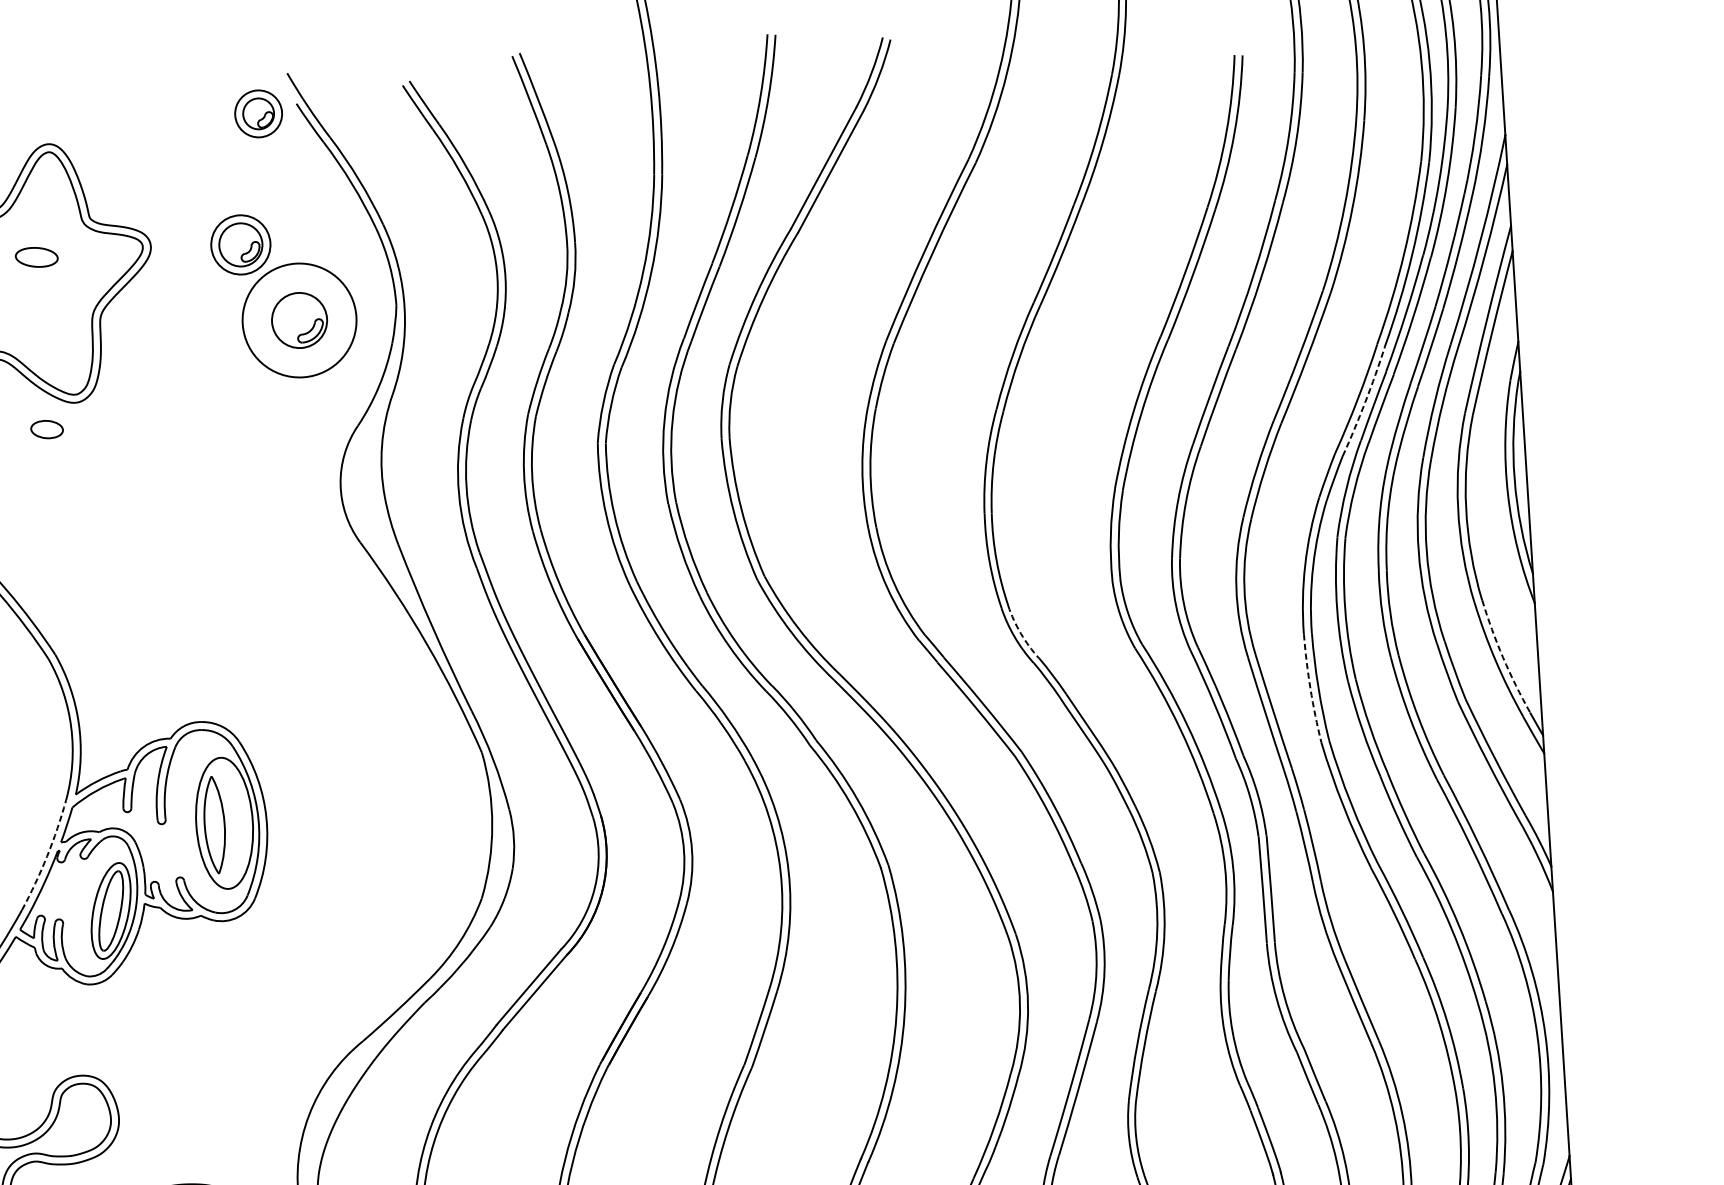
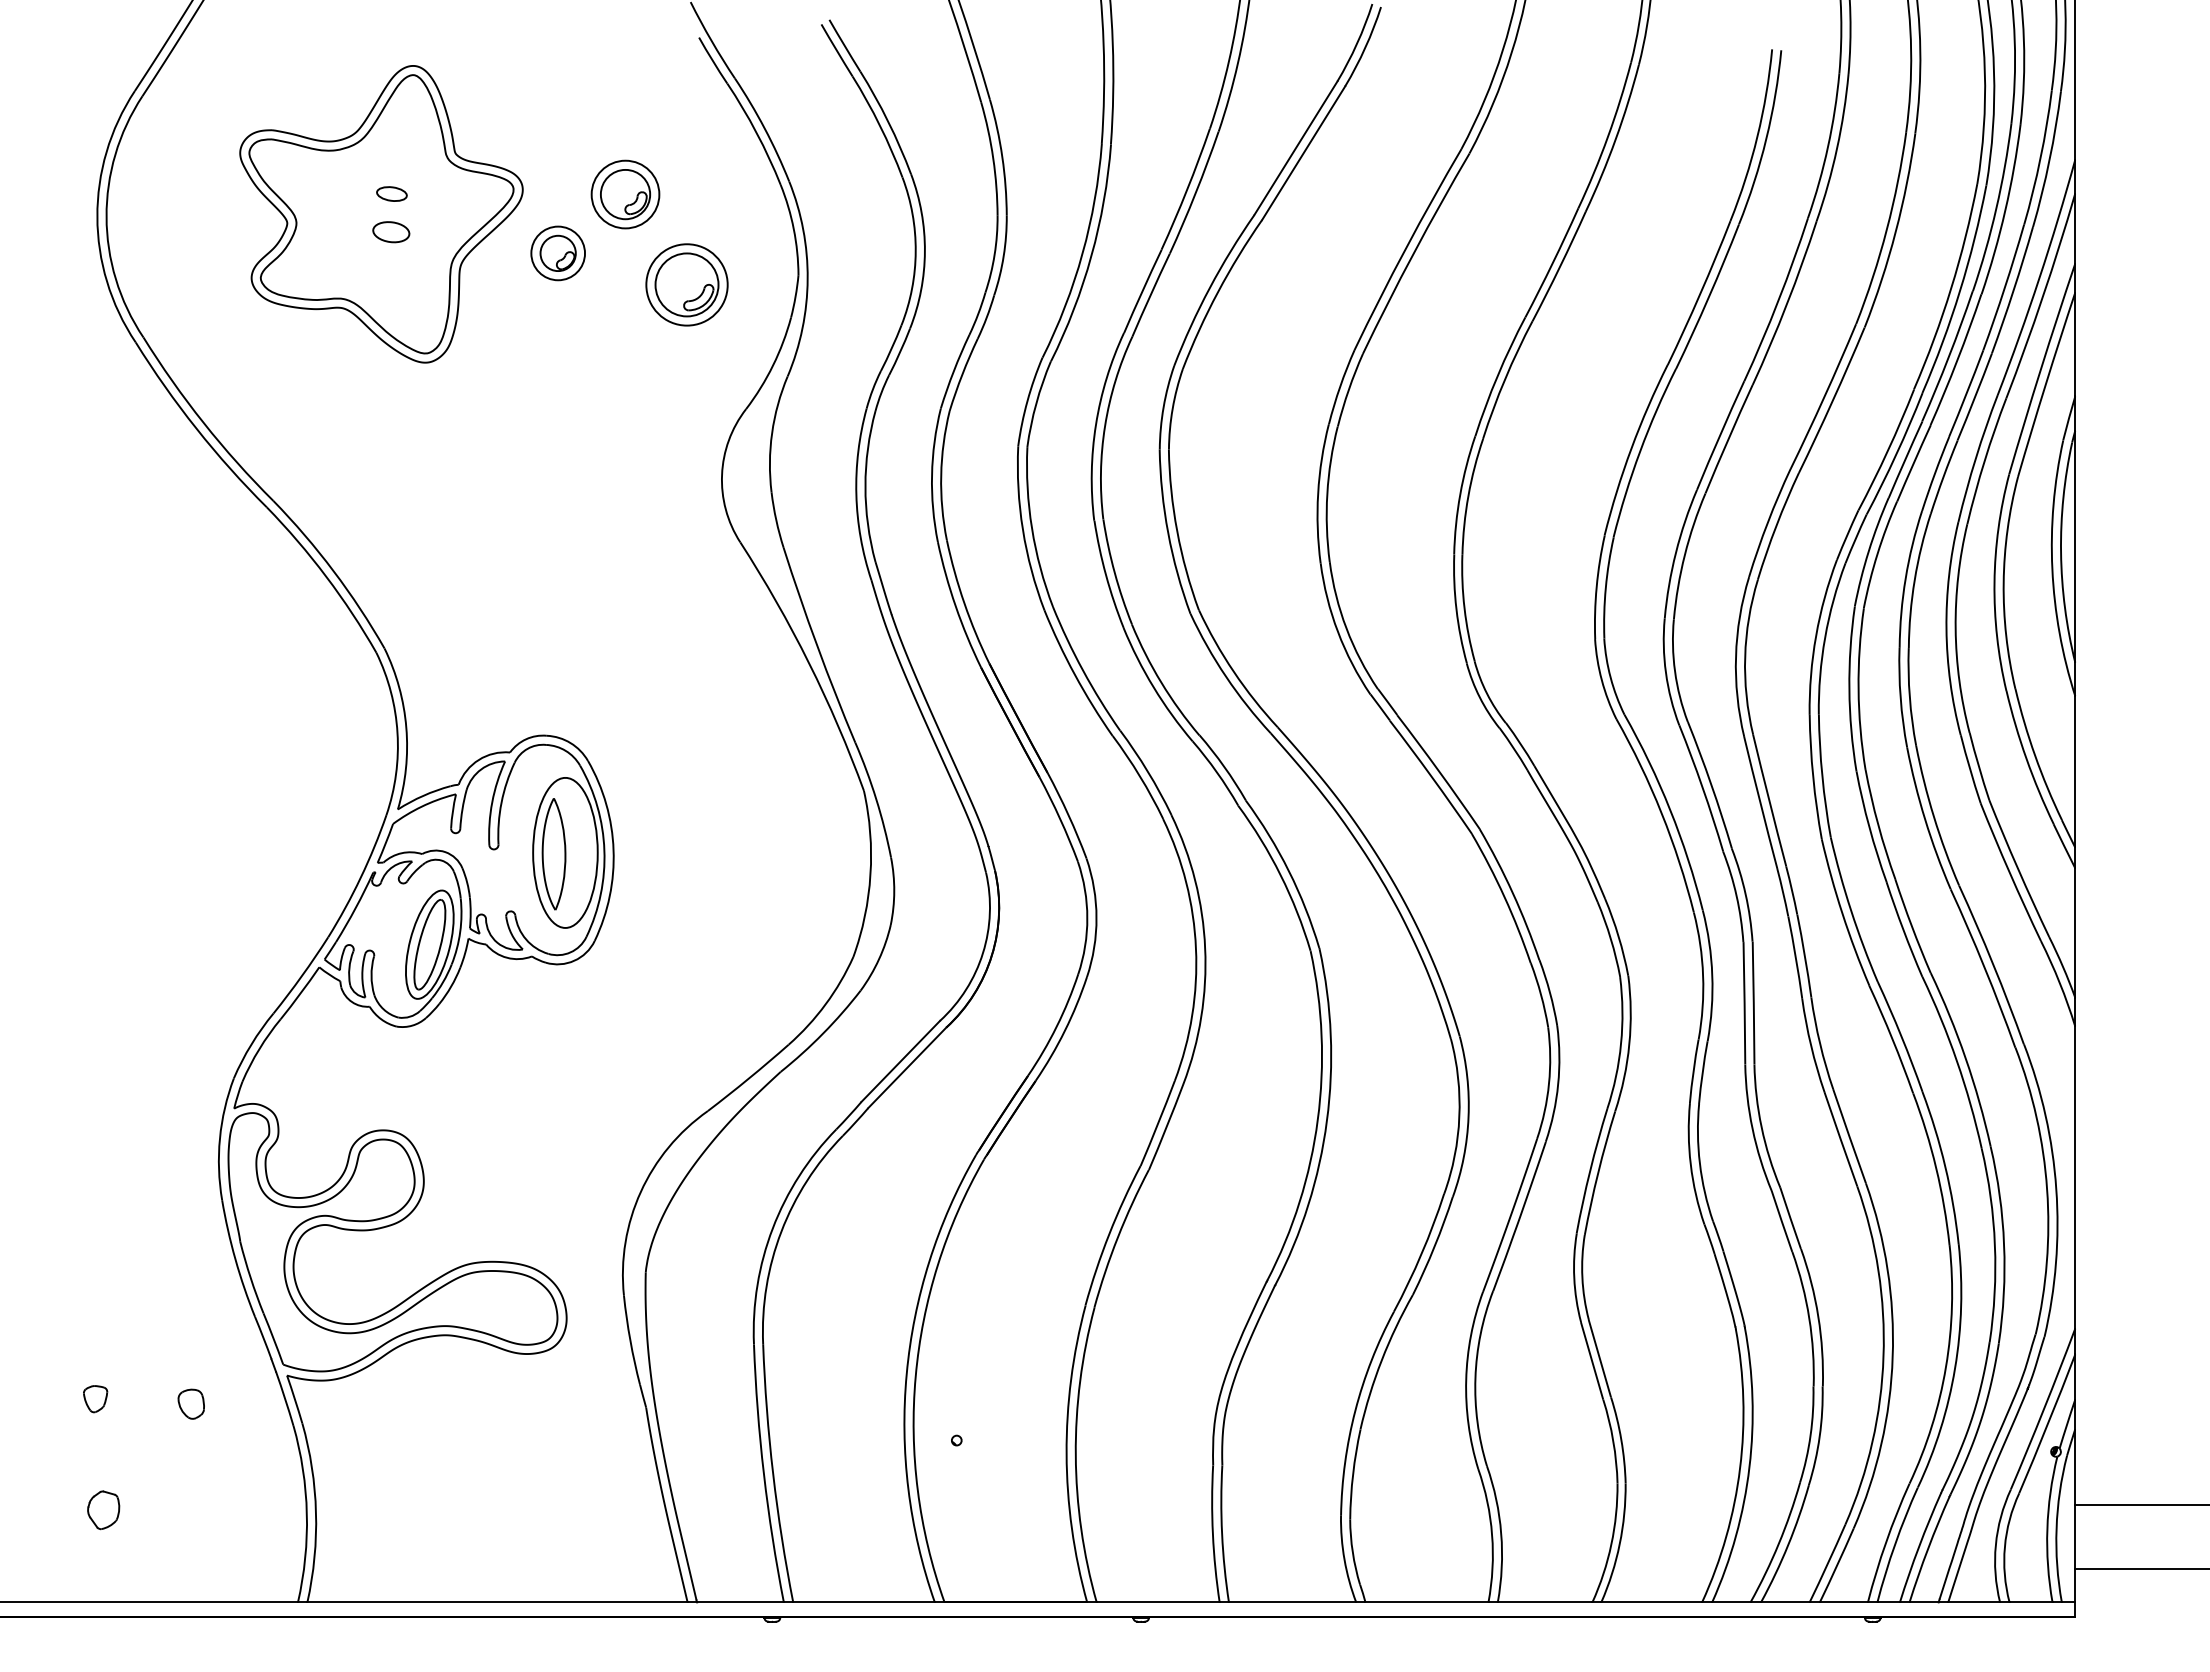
part: (258, 113) -> (557, 253), moved
part: (36, 256) -> (391, 193), size x0.62
circle: (299, 320) -> (686, 284), size x0.62
arc: (1365, 402) -> (1896, 454), dashed -> solid
part: (47, 429) -> (391, 232), moved
arc: (1021, 633) -> (1487, 693), dashed -> solid
arc: (1503, 657) -> (2035, 755), dashed -> solid
arc: (1310, 688) -> (1813, 777), dashed -> solid
arc: (46, 856) -> (360, 877), dashed -> solid

